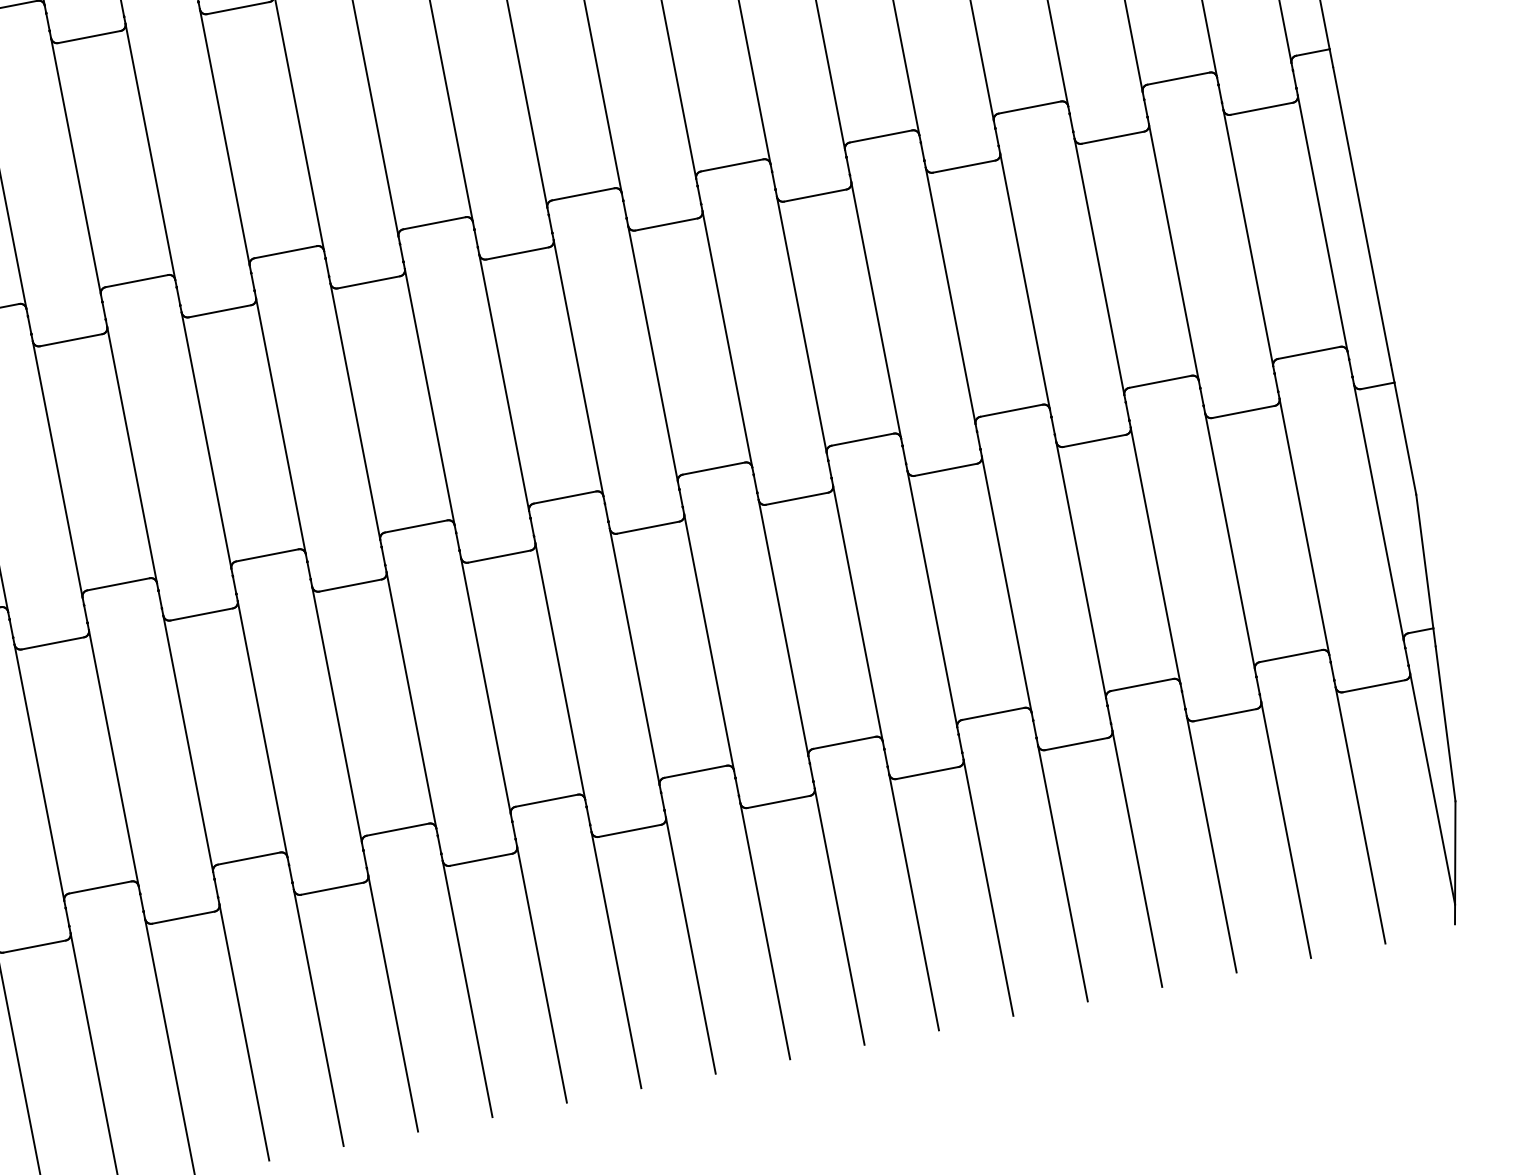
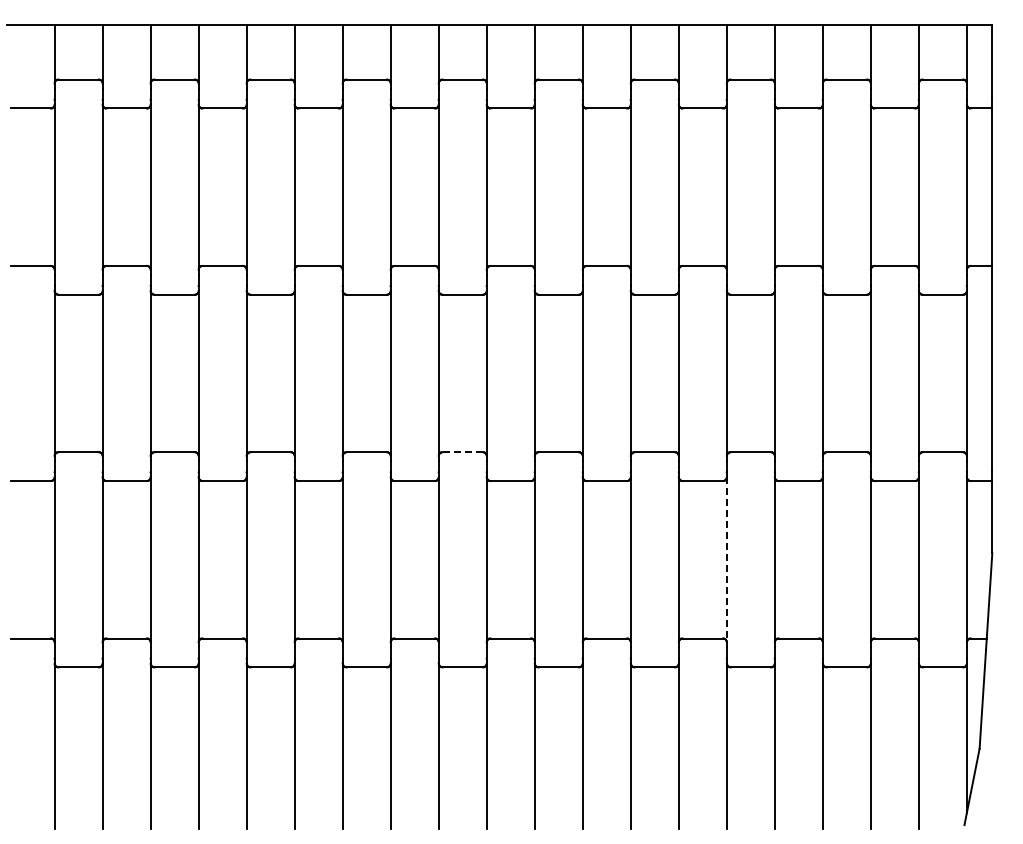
line: (566, 497) -> (463, 452), solid -> dashed
line: (1006, 584) -> (726, 559), solid -> dashed

